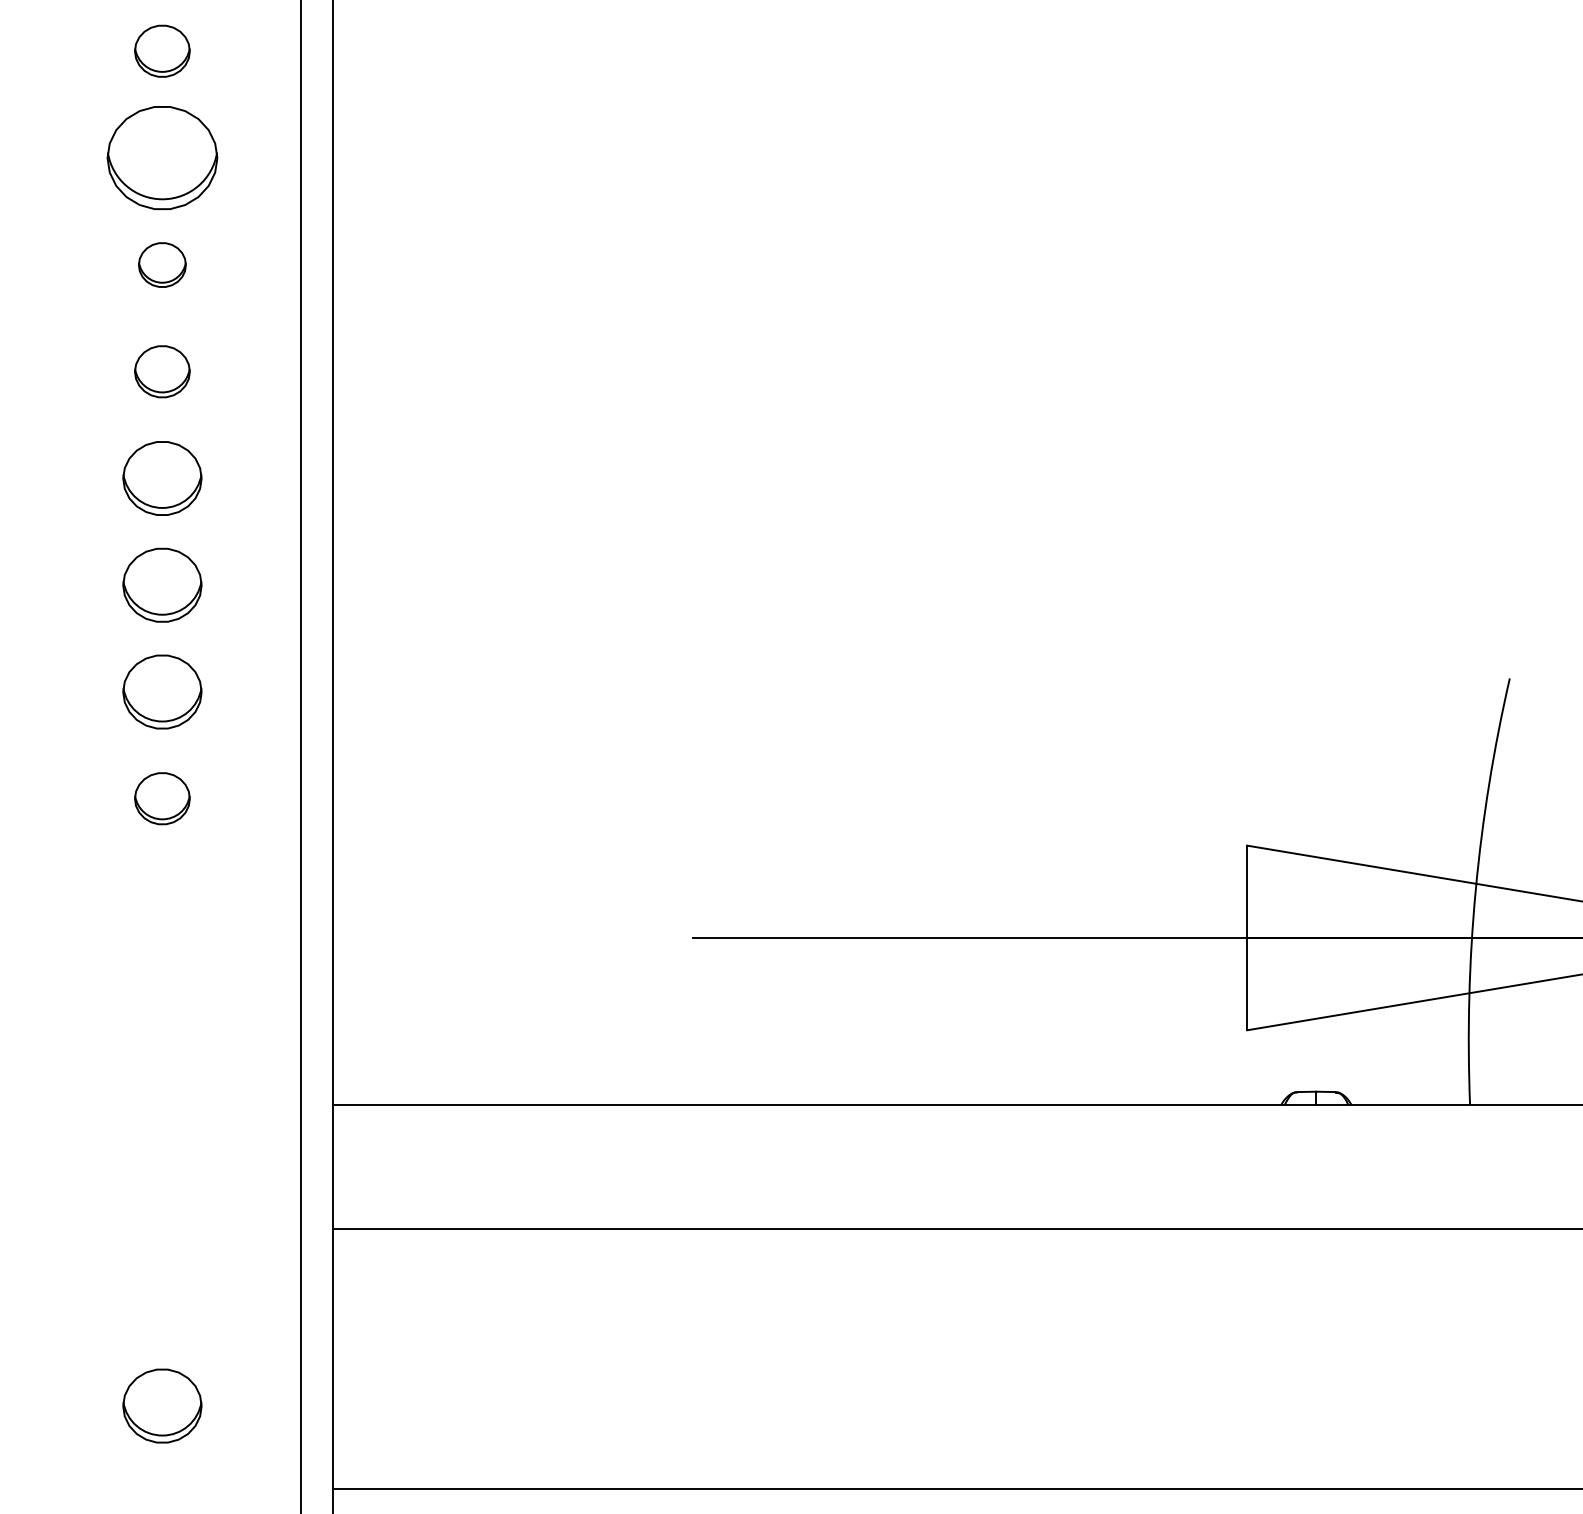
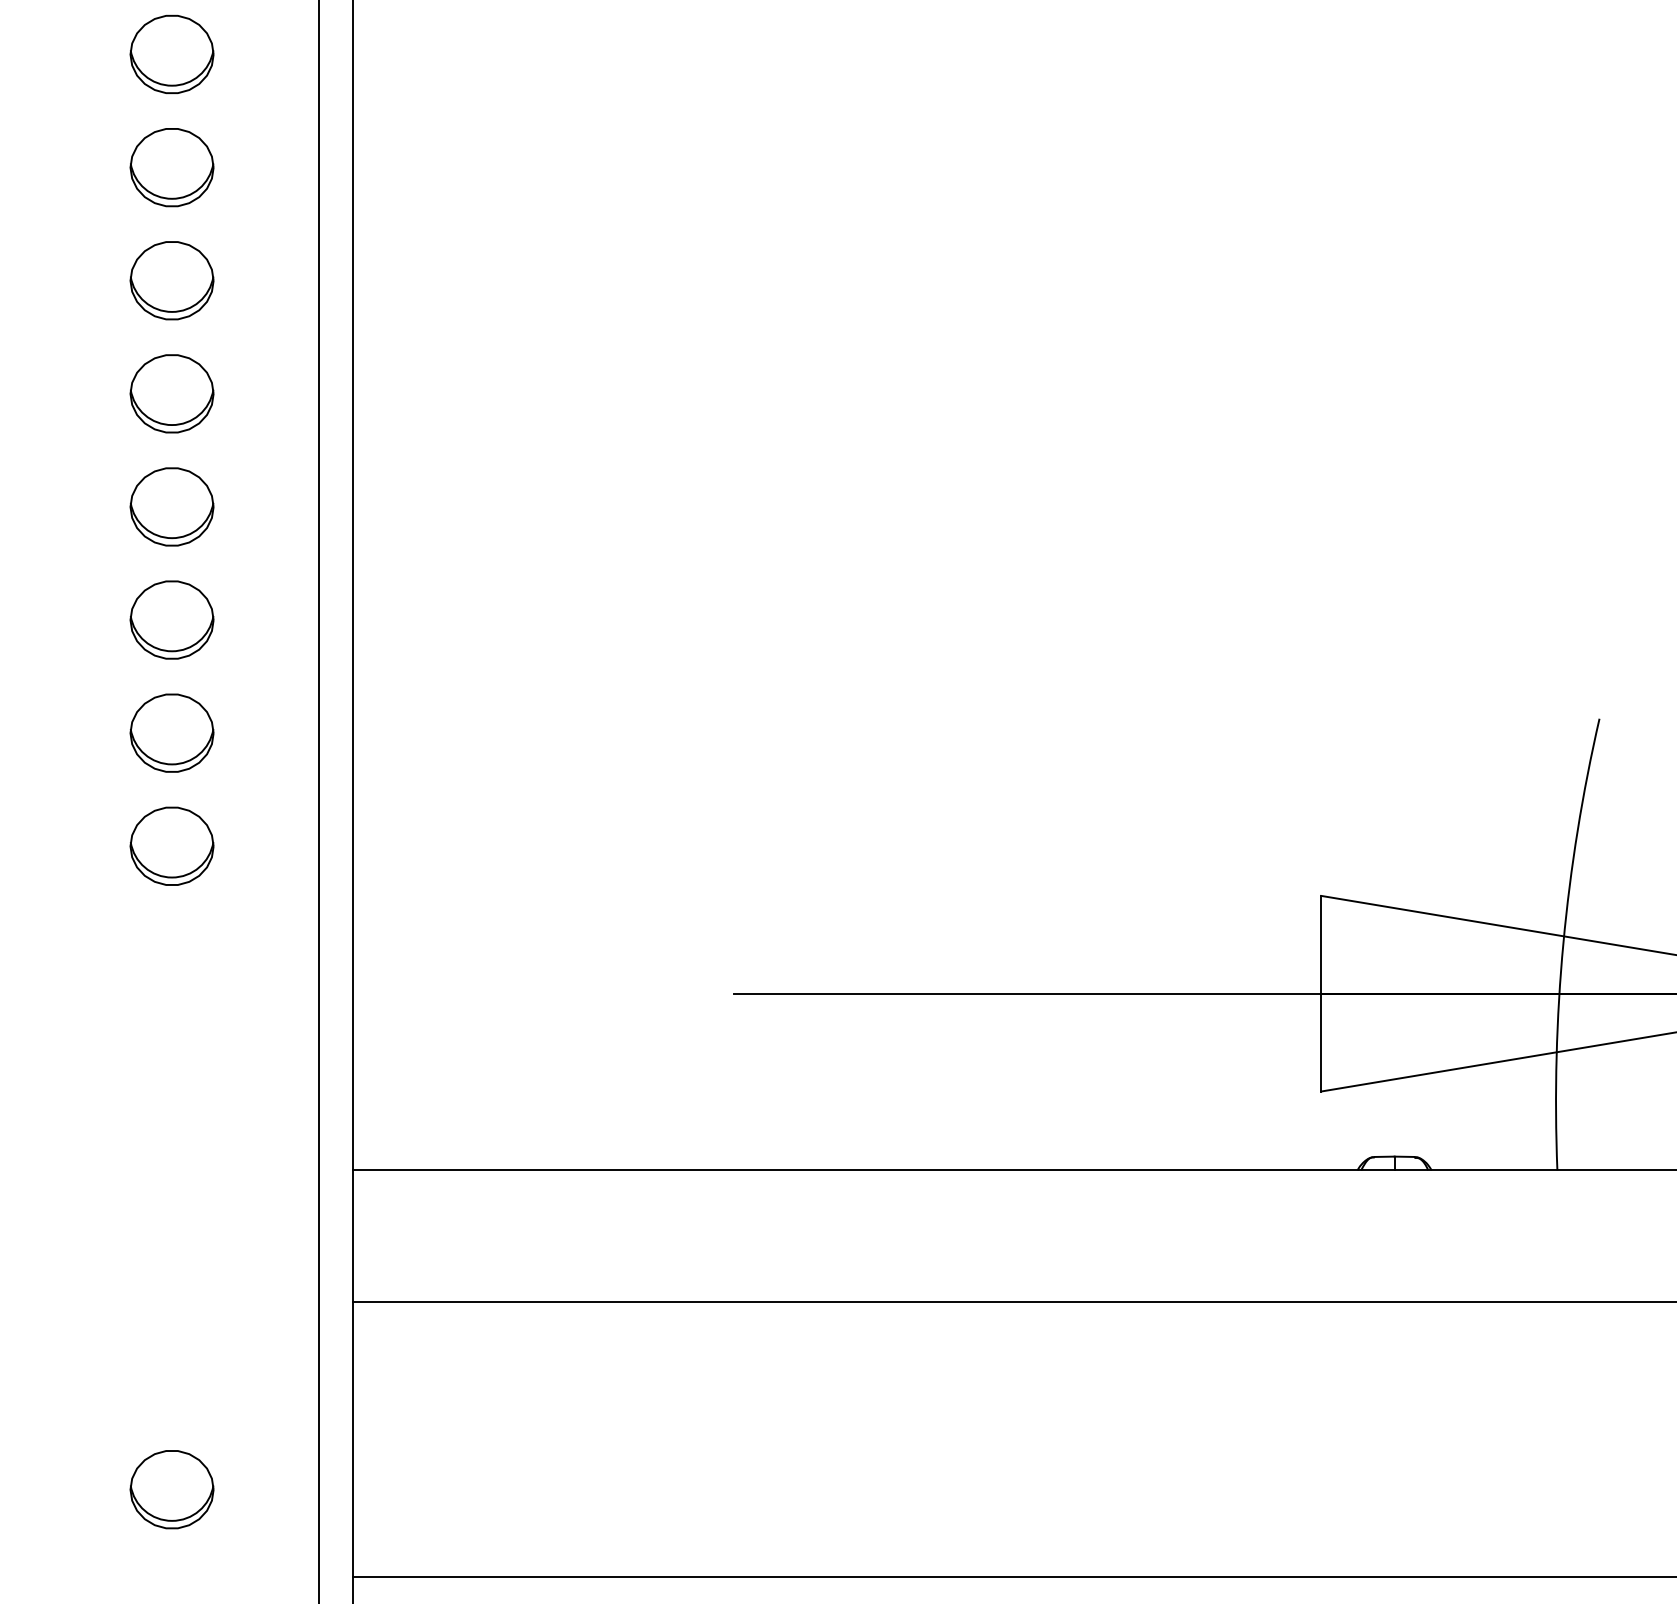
part: (161, 50) -> (171, 53), size x1.43
part: (161, 158) -> (171, 167), size x0.71
part: (161, 264) -> (171, 280), size x1.67
part: (161, 371) -> (171, 393), size x1.43
part: (161, 798) -> (171, 845), size x1.43

